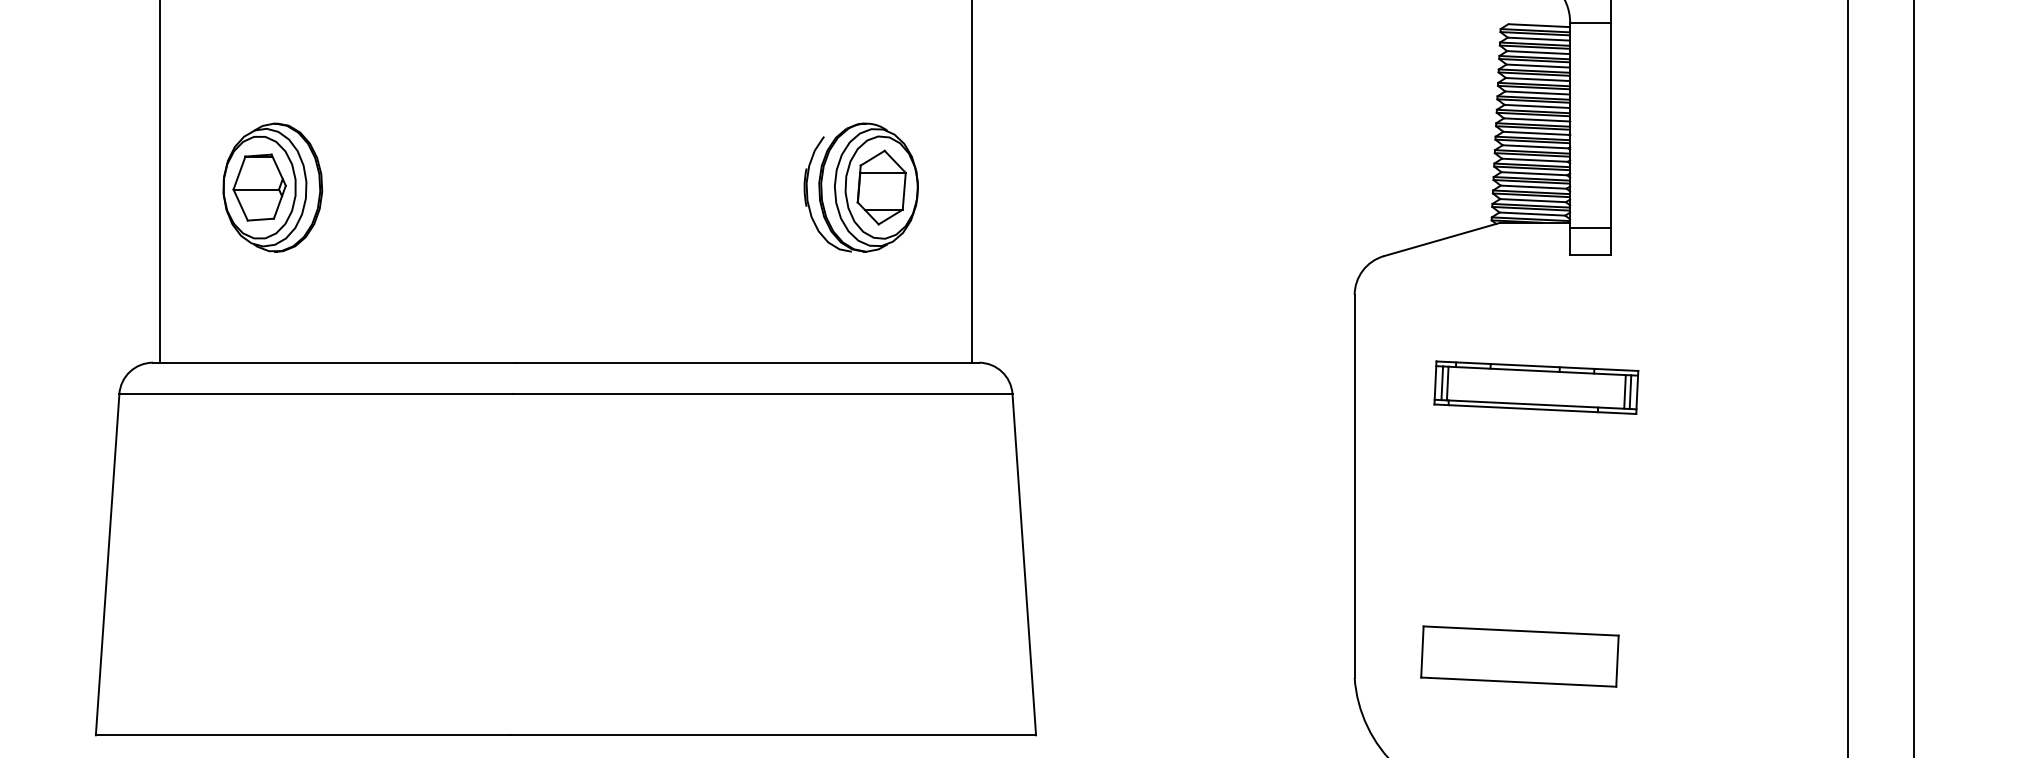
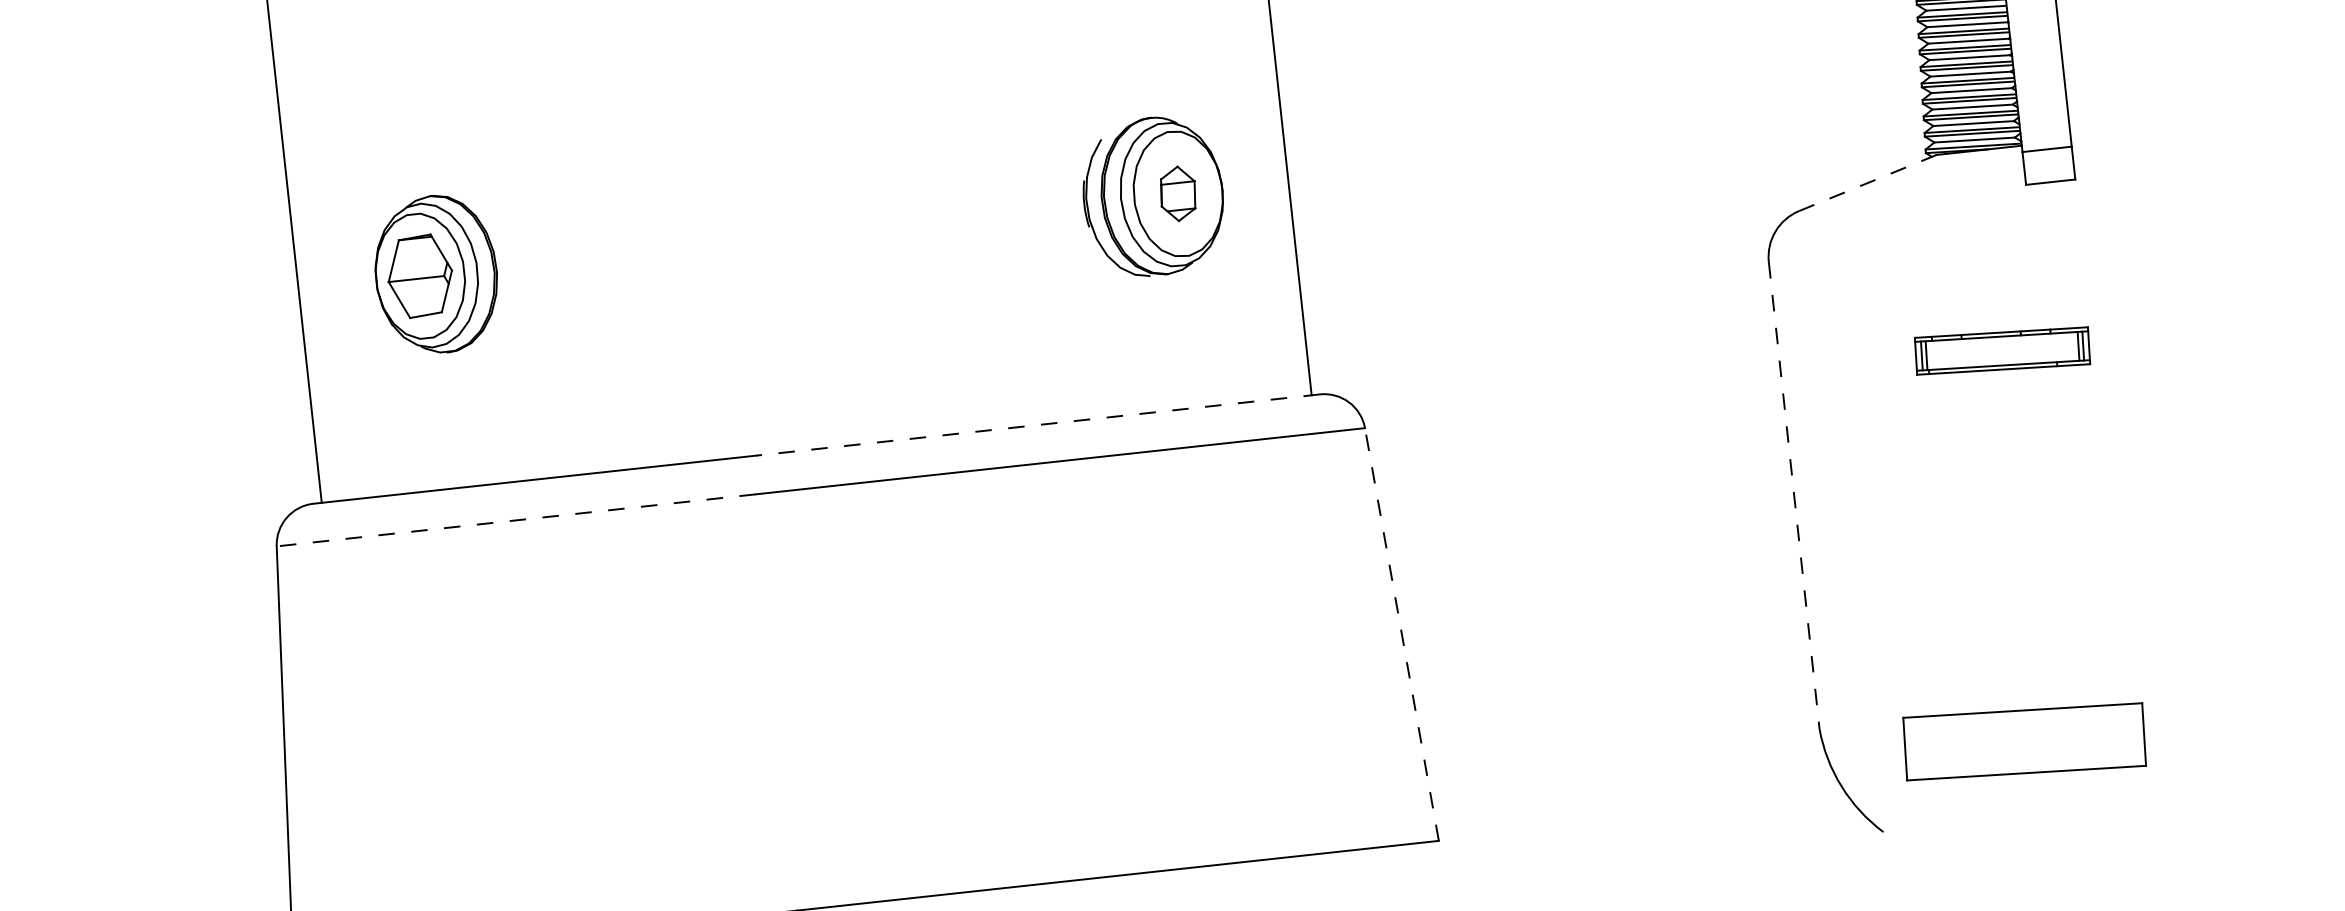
part: (881, 187) -> (1178, 193), size x0.6
line: (1441, 239) -> (1867, 183), solid -> dashed
line: (747, 362) -> (1037, 424), solid -> dashed
part: (1536, 387) -> (2002, 350), size x0.7
line: (316, 394) -> (516, 520), solid -> dashed
line: (1354, 486) -> (1793, 495), solid -> dashed
line: (1024, 564) -> (1402, 634), solid -> dashed
part: (1519, 656) -> (2024, 741), moved

